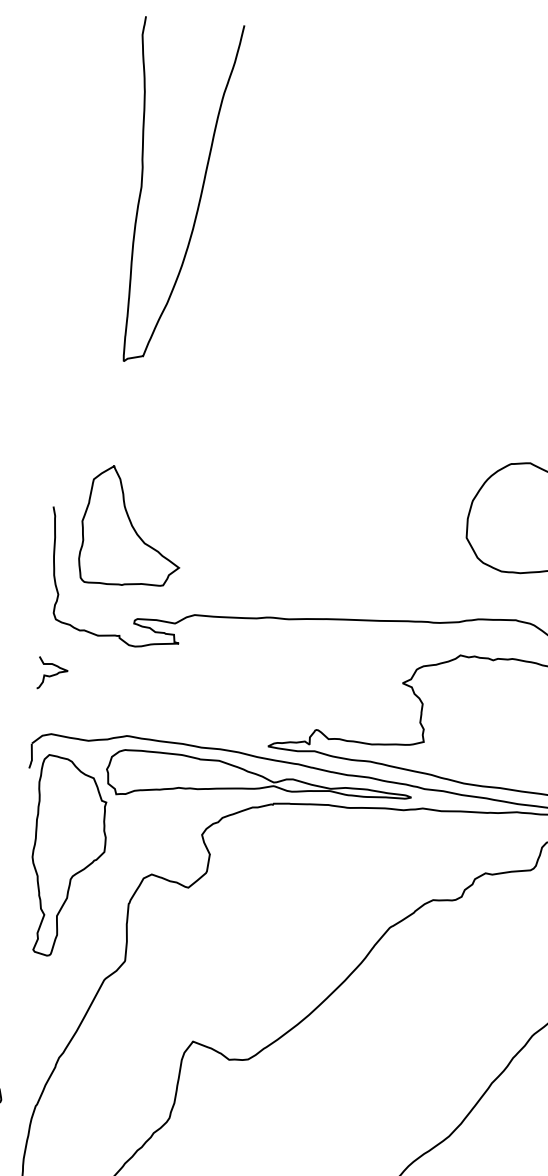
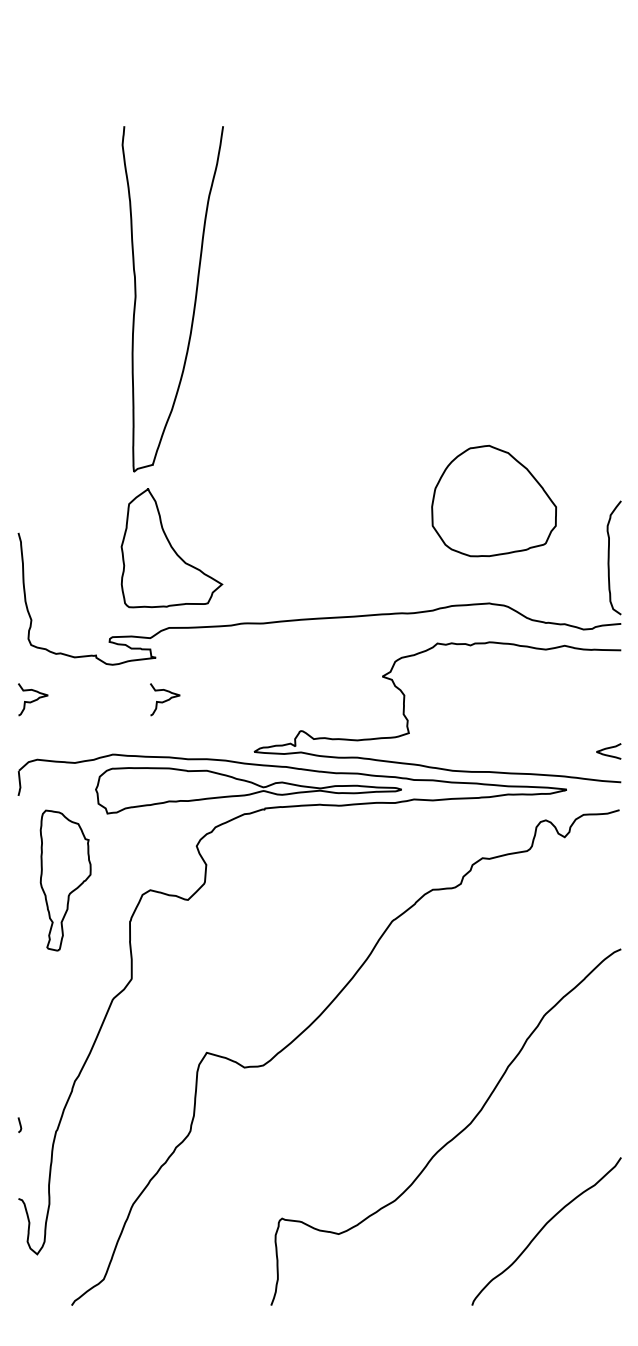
curve: (199, 195) -> (194, 299), moved
part: (131, 527) -> (171, 548), moved
curve: (185, 686) -> (166, 699), added
part: (68, 856) -> (65, 880), size x0.7

